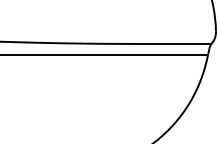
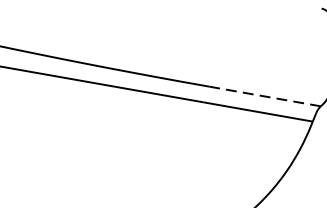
line: (174, 43) -> (264, 95), solid -> dashed

